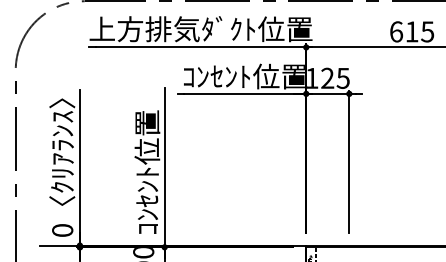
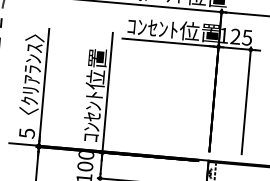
text: (62, 230) -> (26, 133), 0 -> 5

